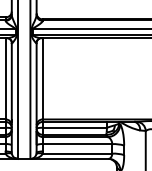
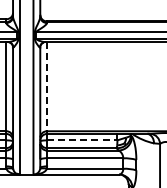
line: (43, 78) -> (47, 86), solid -> dashed
line: (75, 127) -> (82, 140), solid -> dashed

